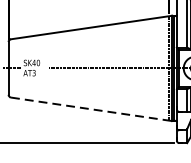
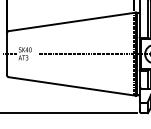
line: (91, 109) -> (72, 86), dashed -> solid

